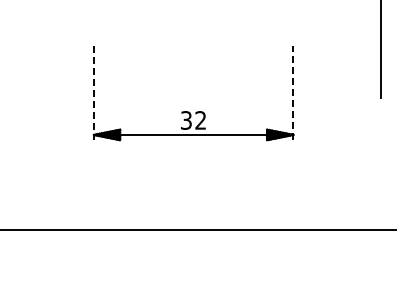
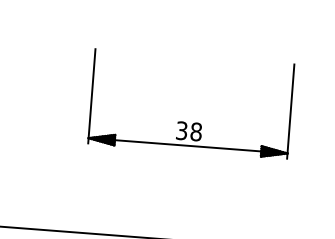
line: (293, 92) -> (290, 111), dashed -> solid
line: (93, 93) -> (91, 96), dashed -> solid
text: (200, 120) -> (195, 131), 32 -> 38

